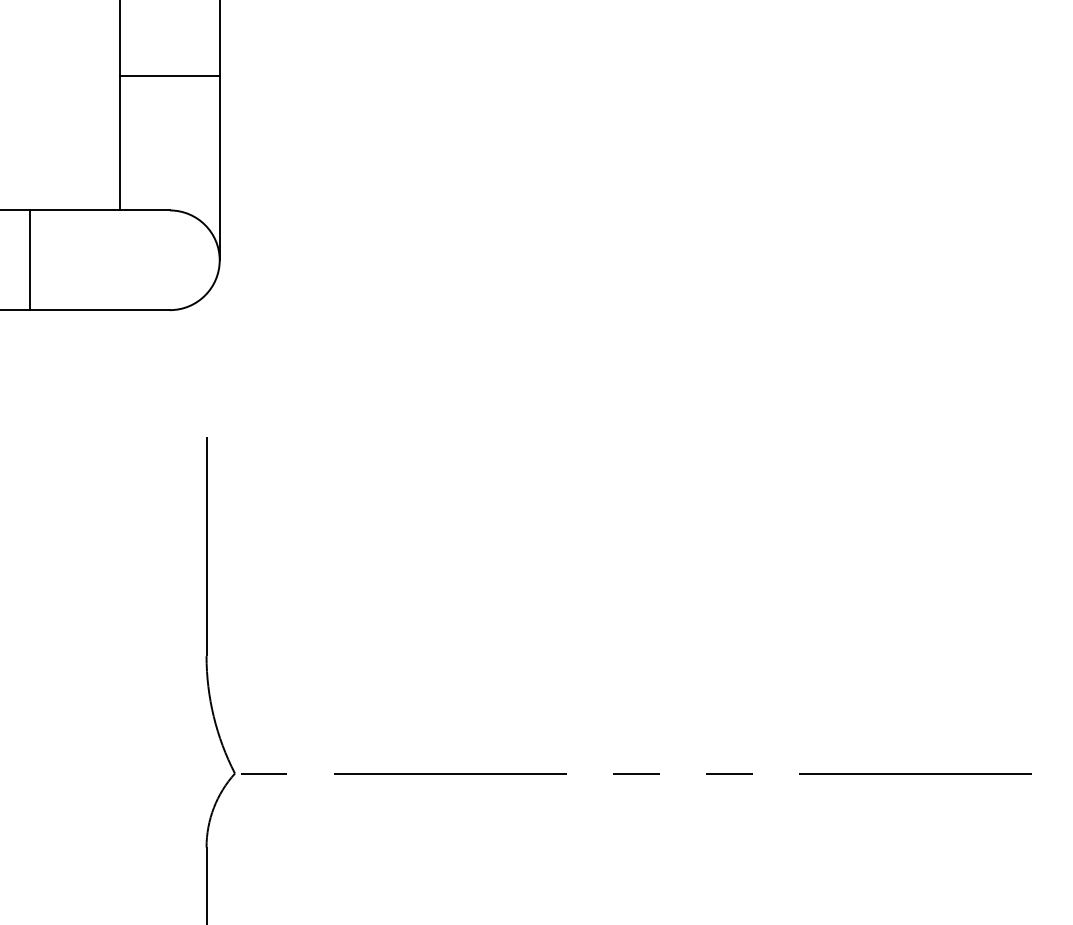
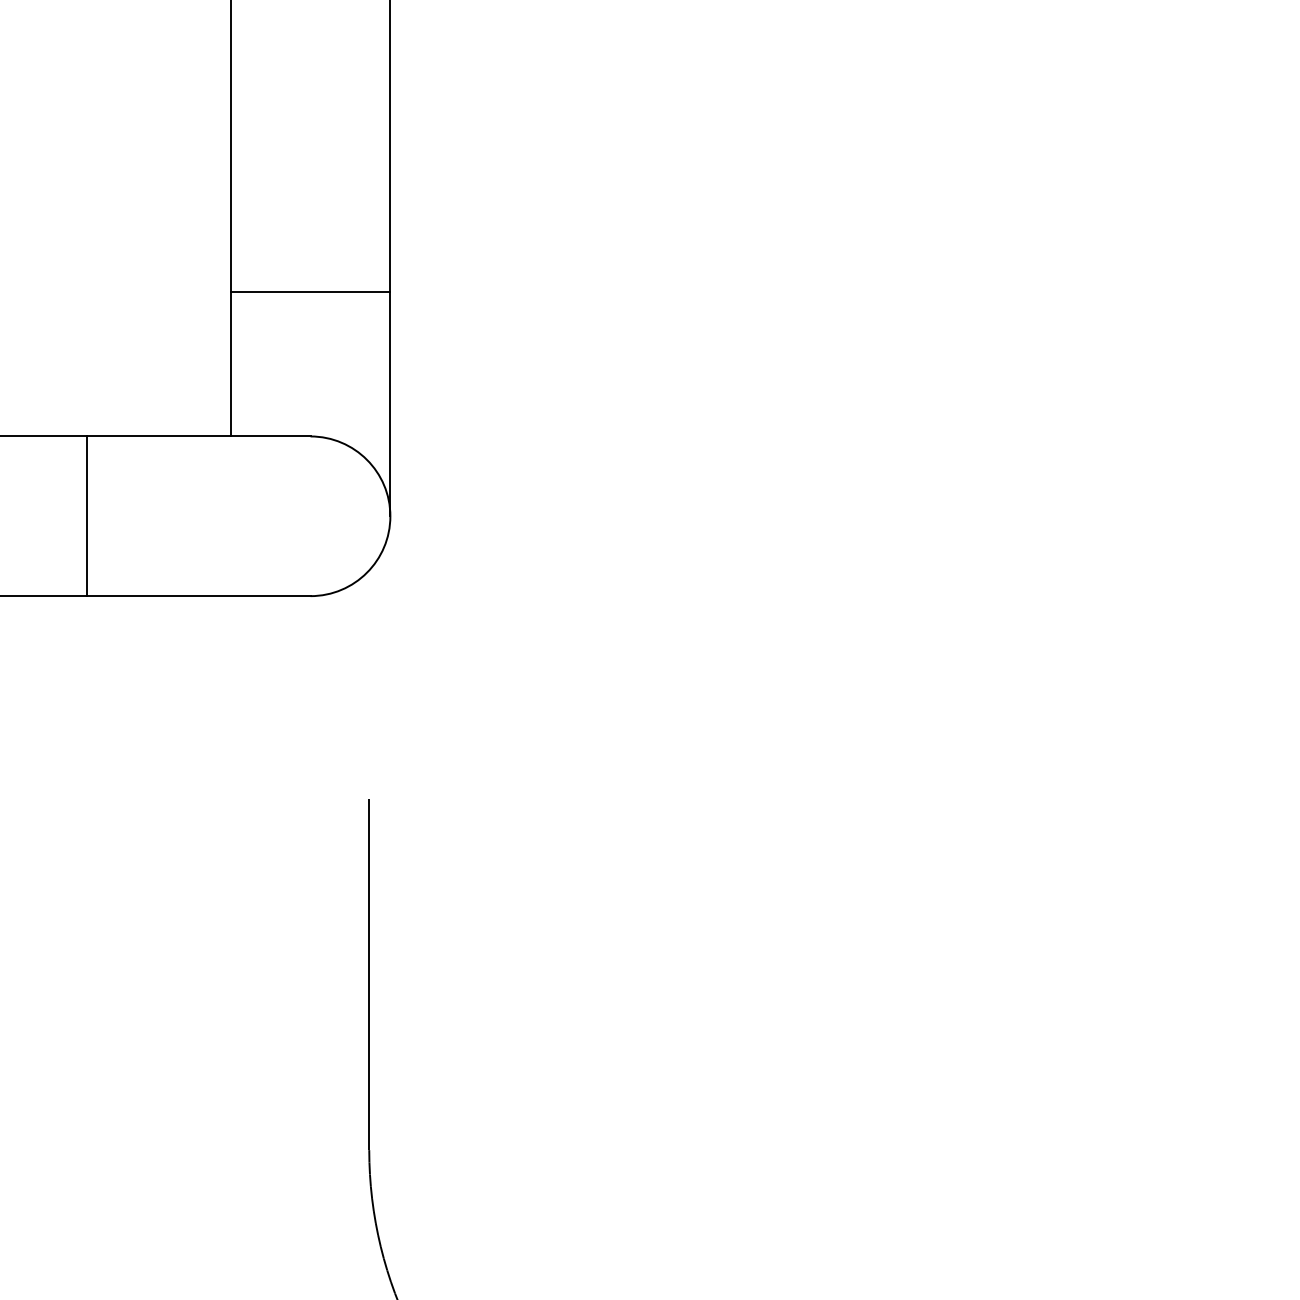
line: (169, 76) -> (309, 292), moved

